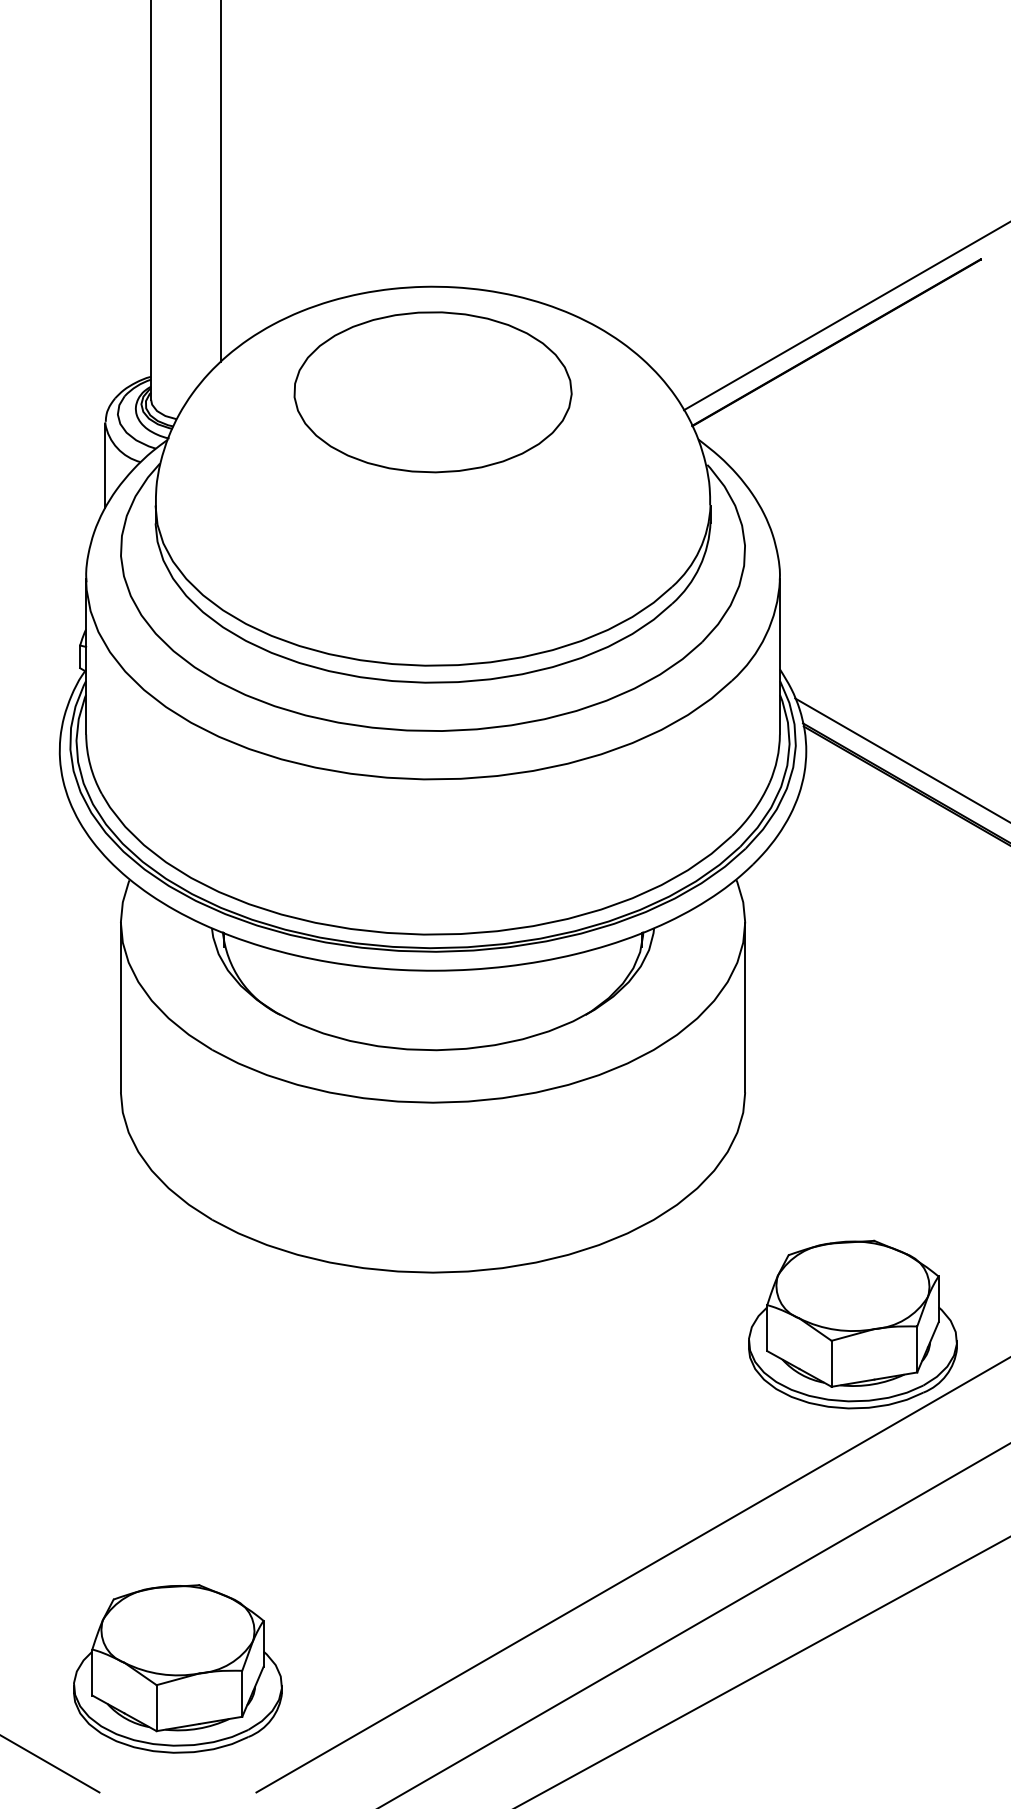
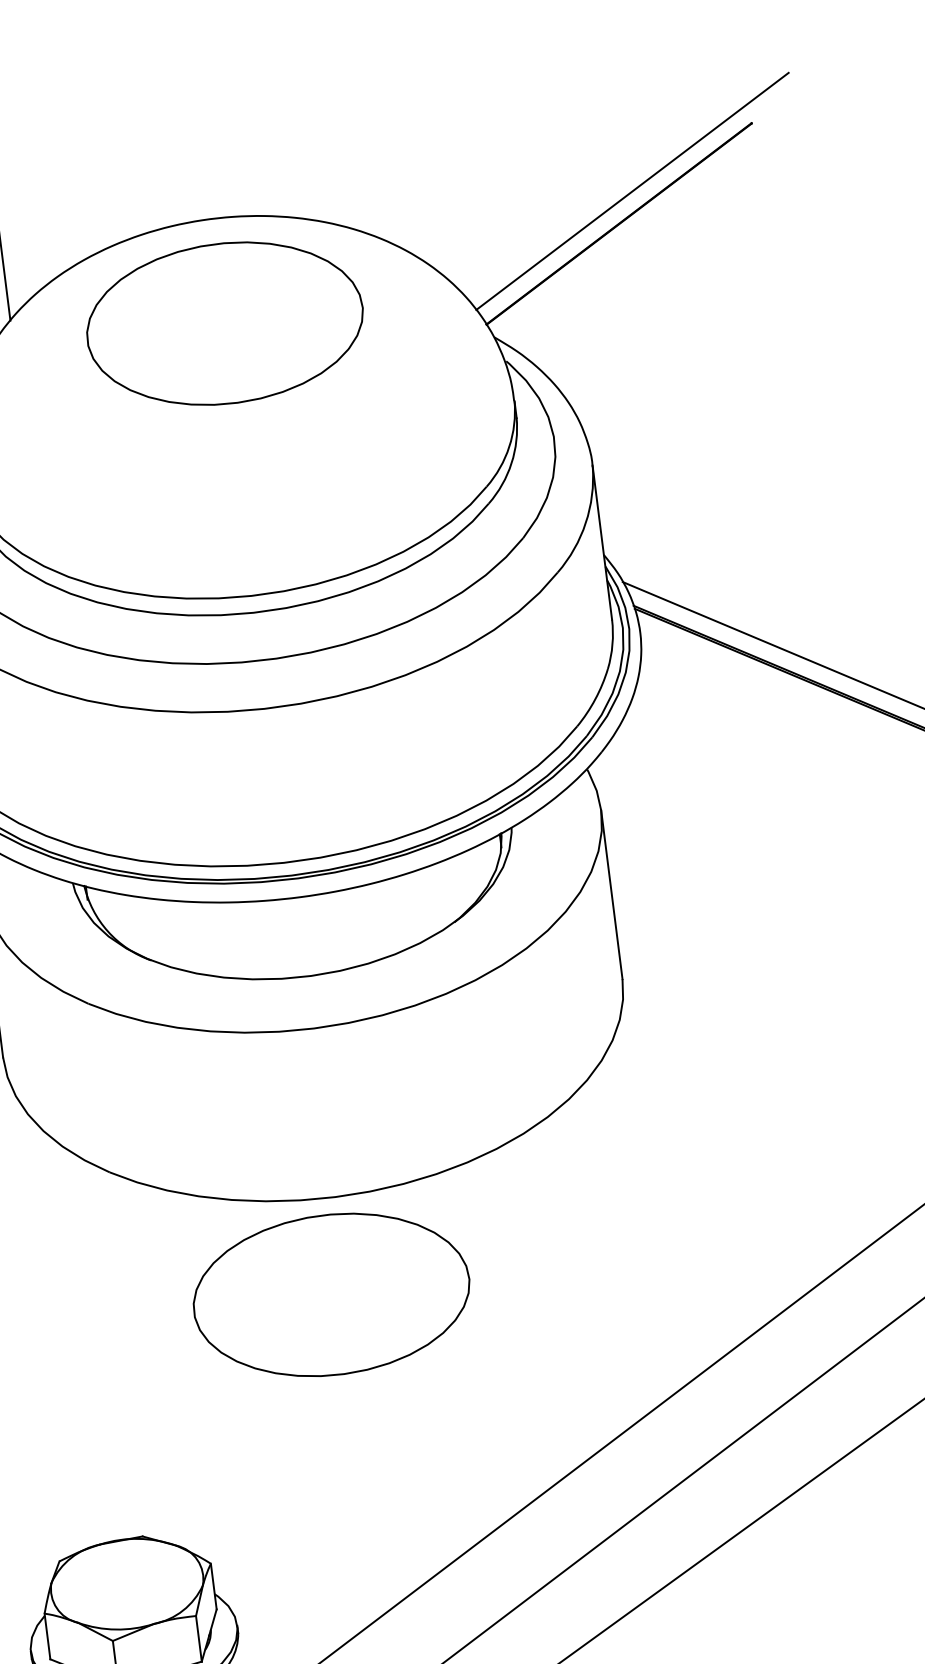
part: (852, 1324) -> (758, 1195), removed
part: (416, 1369) -> (331, 1295), added

